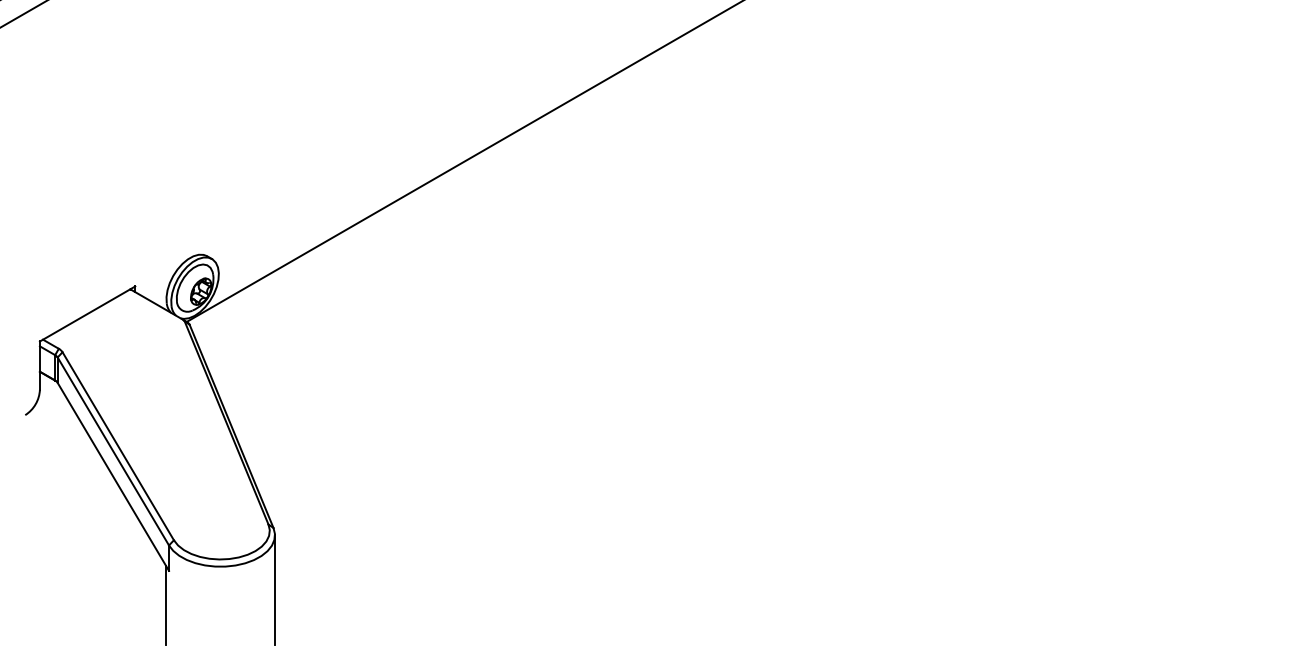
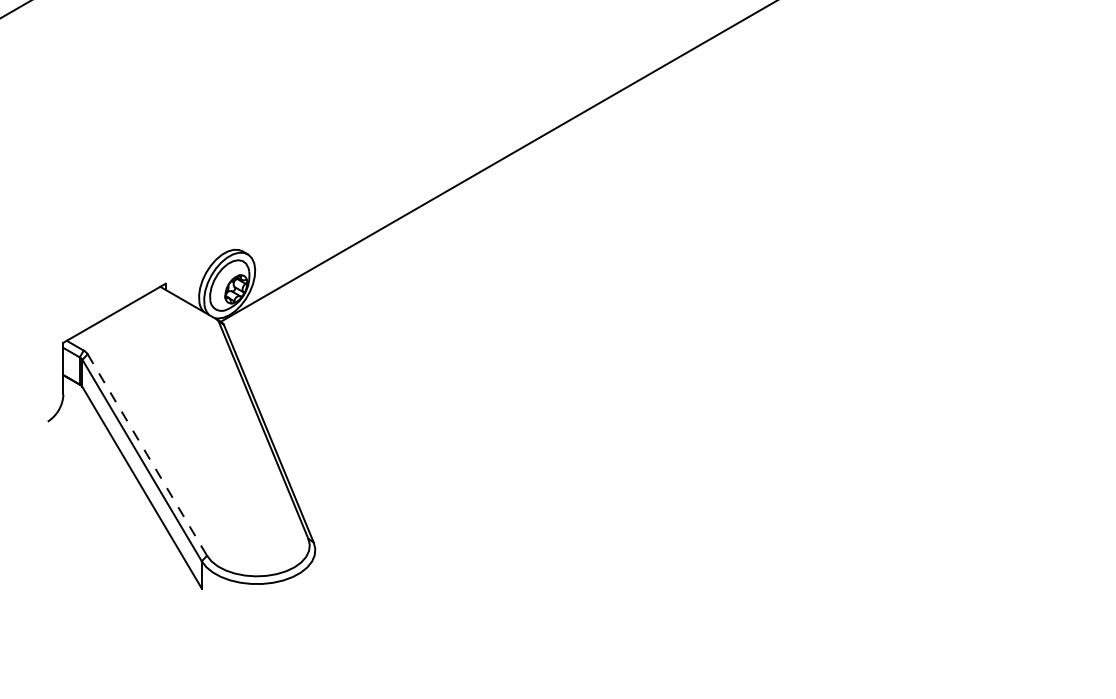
line: (118, 446) -> (147, 455), solid -> dashed
line: (275, 590) -> (315, 609), removed
line: (166, 605) -> (199, 625), removed

